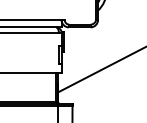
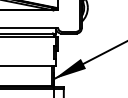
fill: (80, 77) -> (69, 68), added

